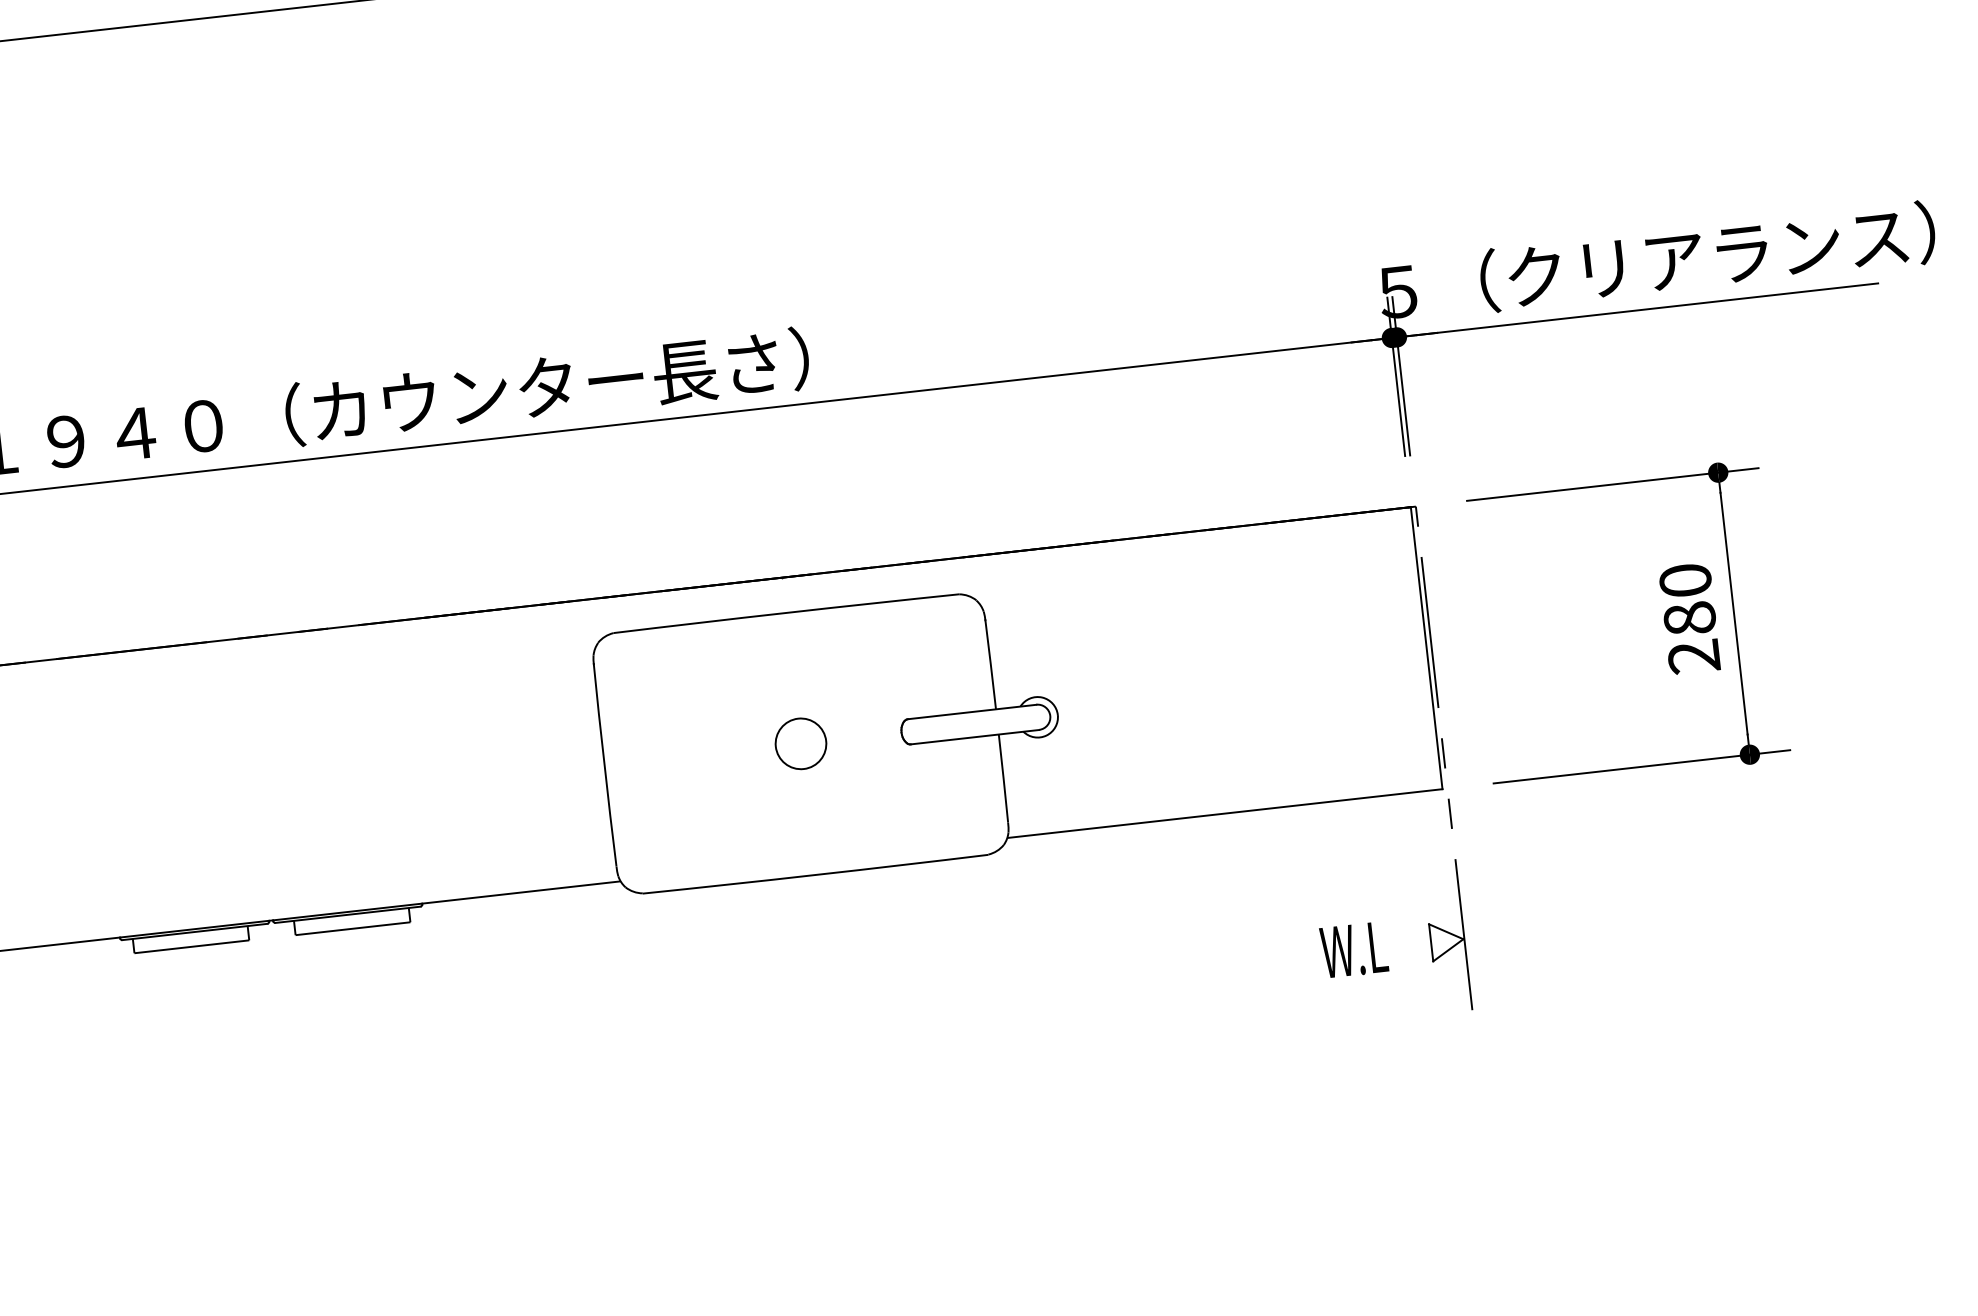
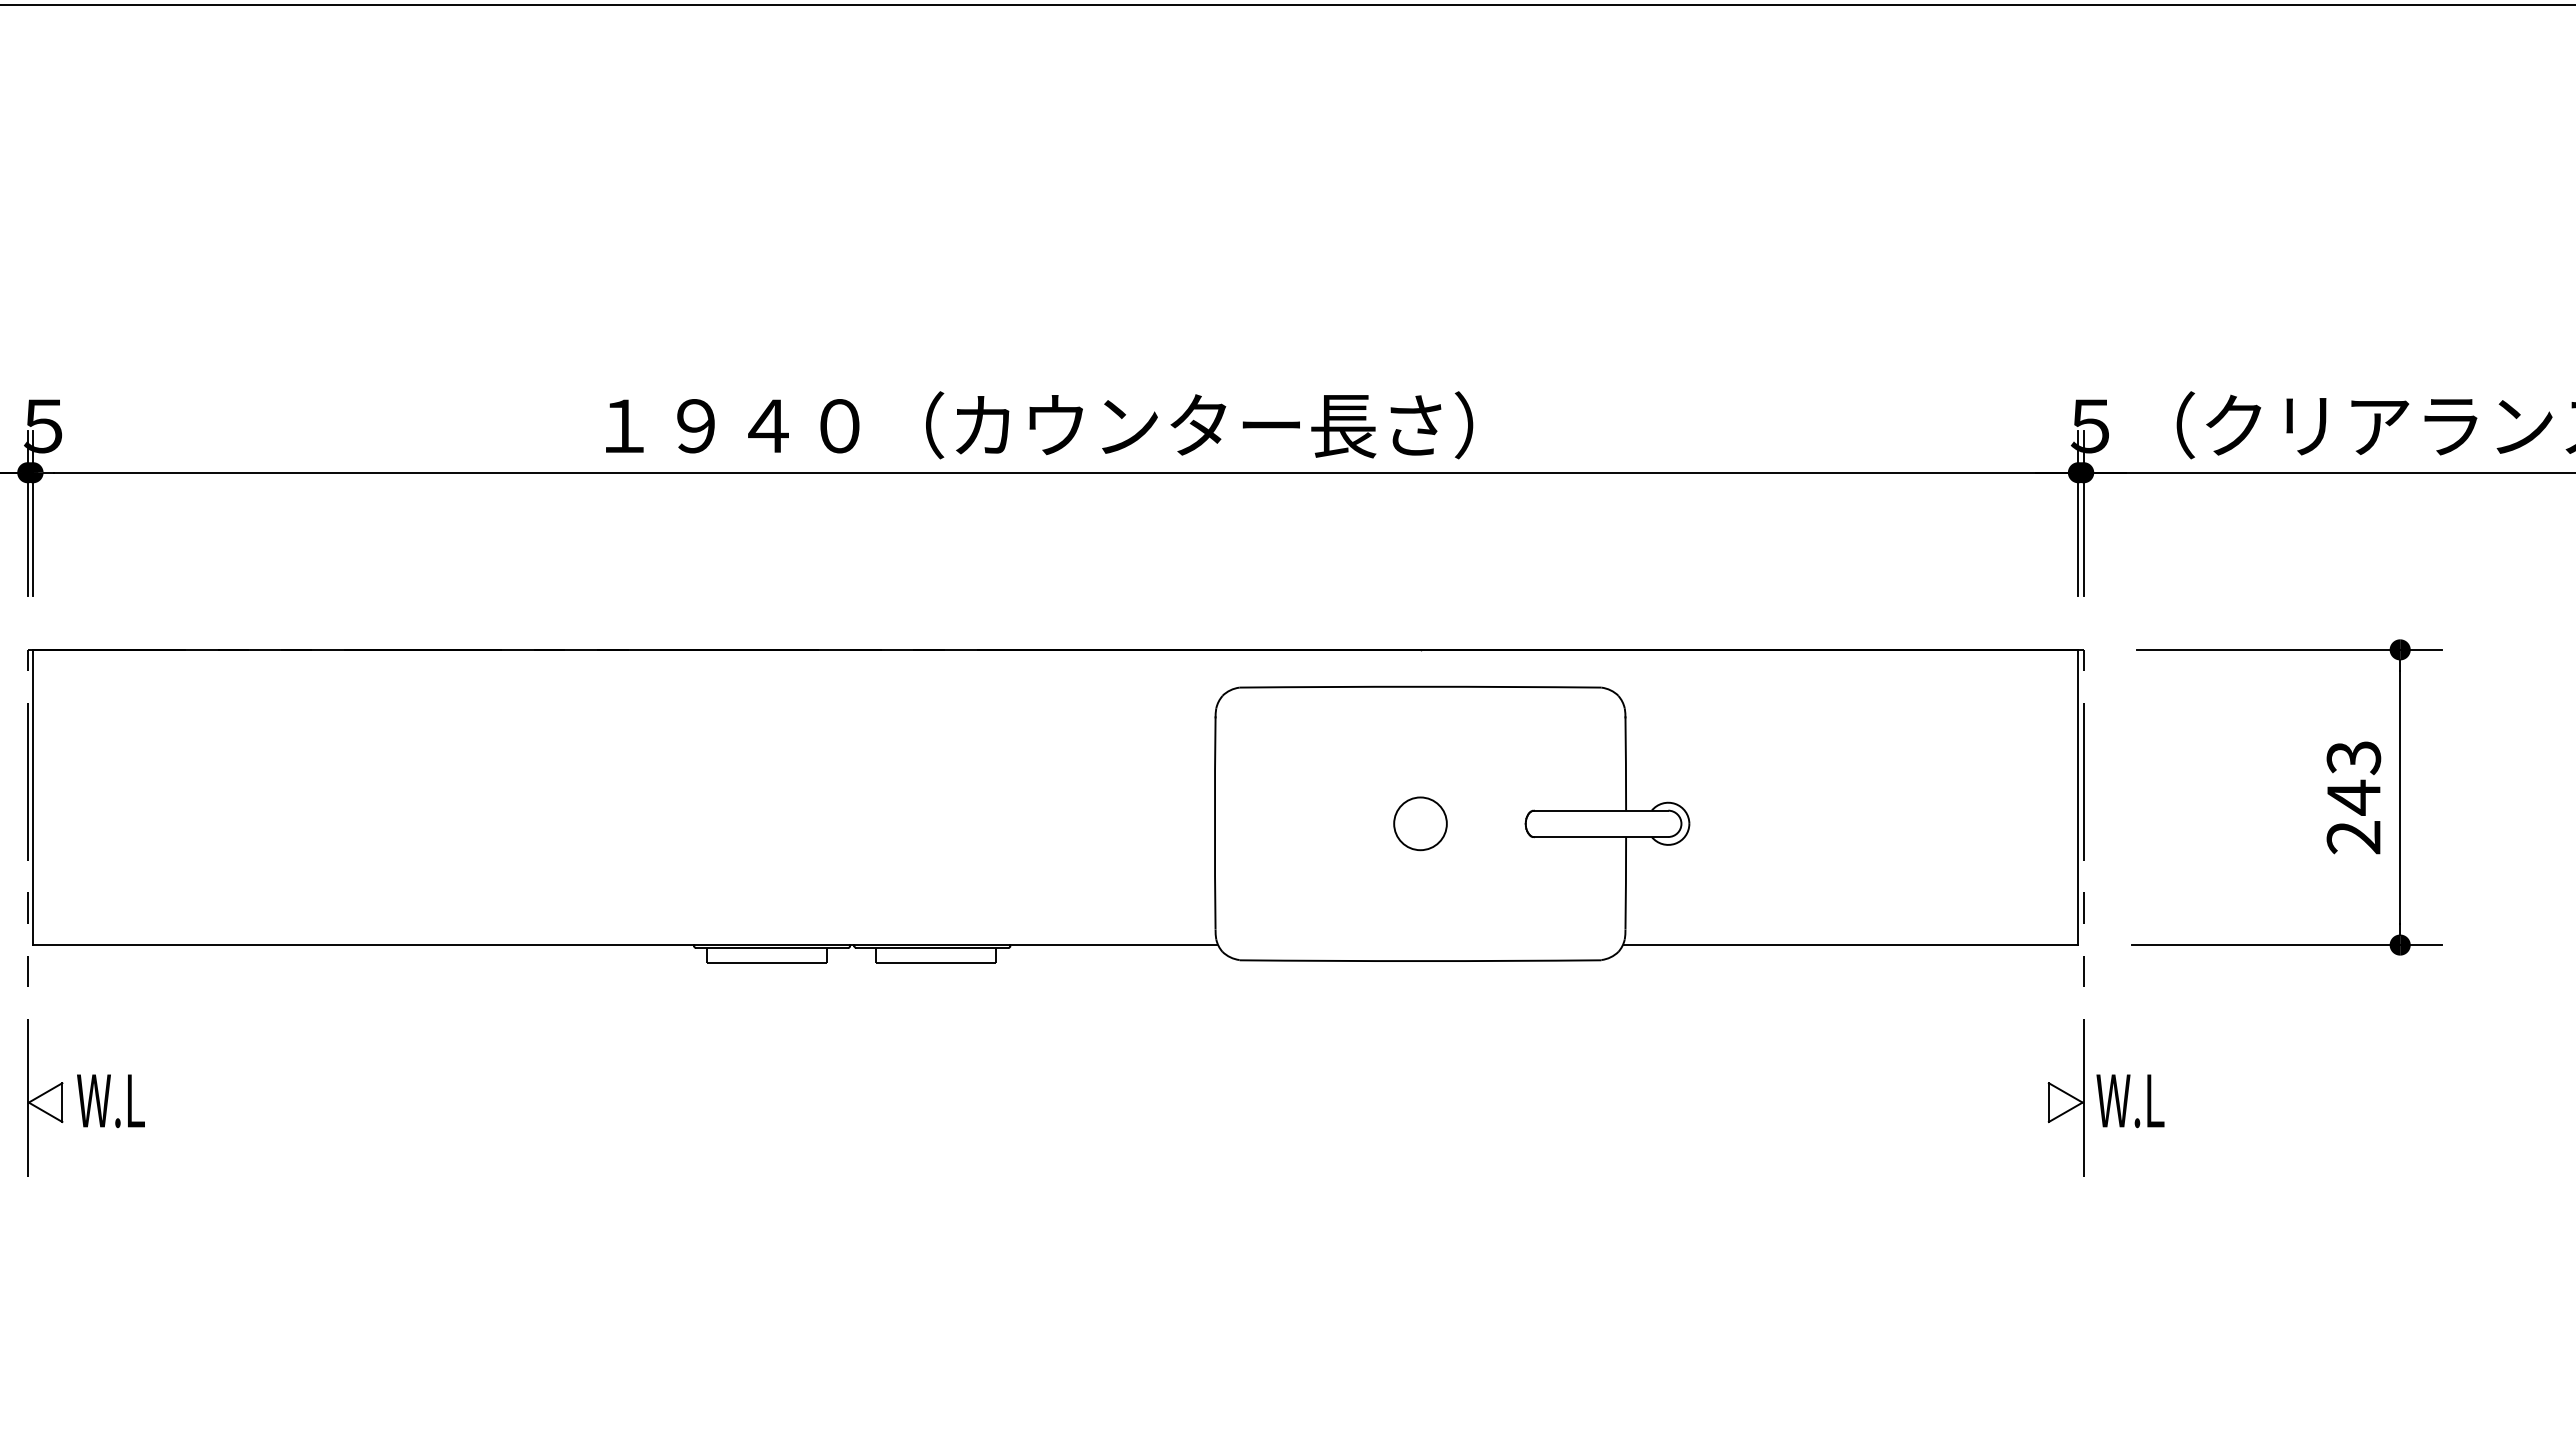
text: (1687, 600) -> (2353, 778), 280 -> 243
text: (1354, 950) -> (2130, 1101), moved

